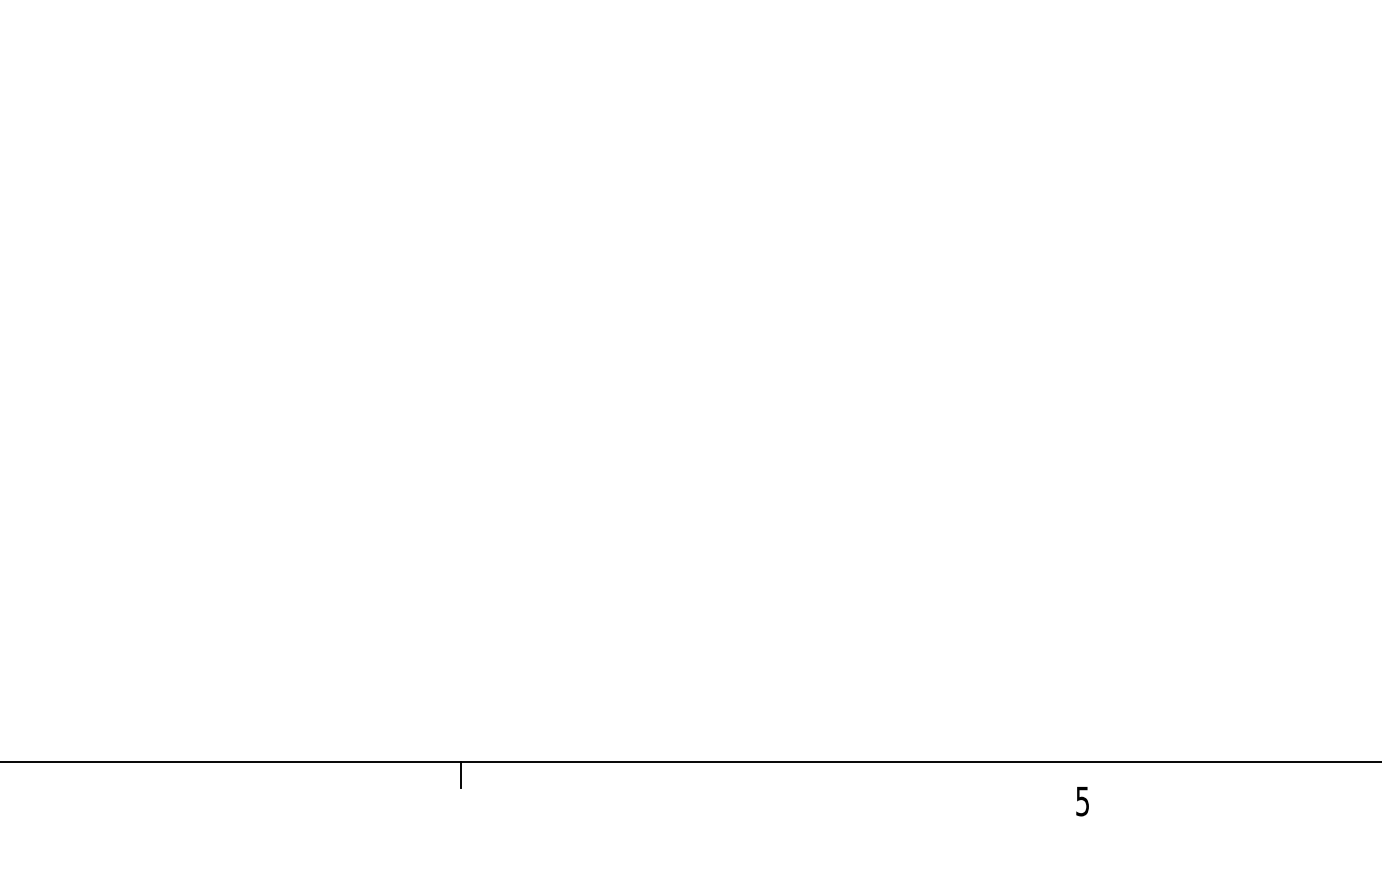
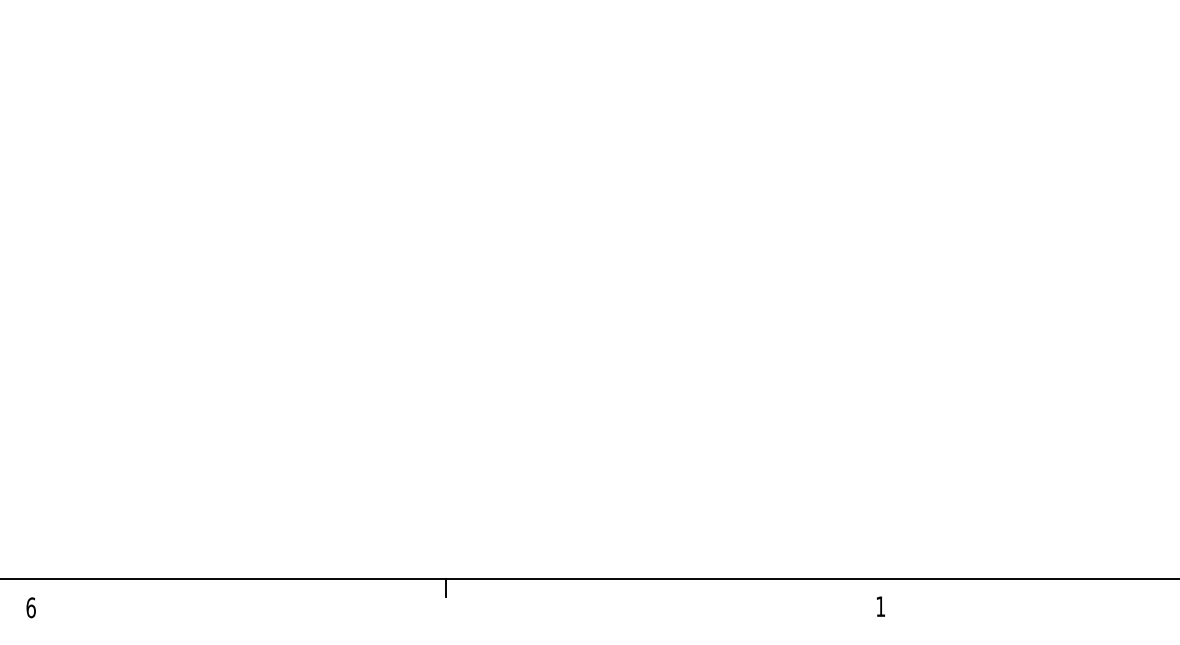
text: (1082, 801) -> (880, 606), 5 -> 1

